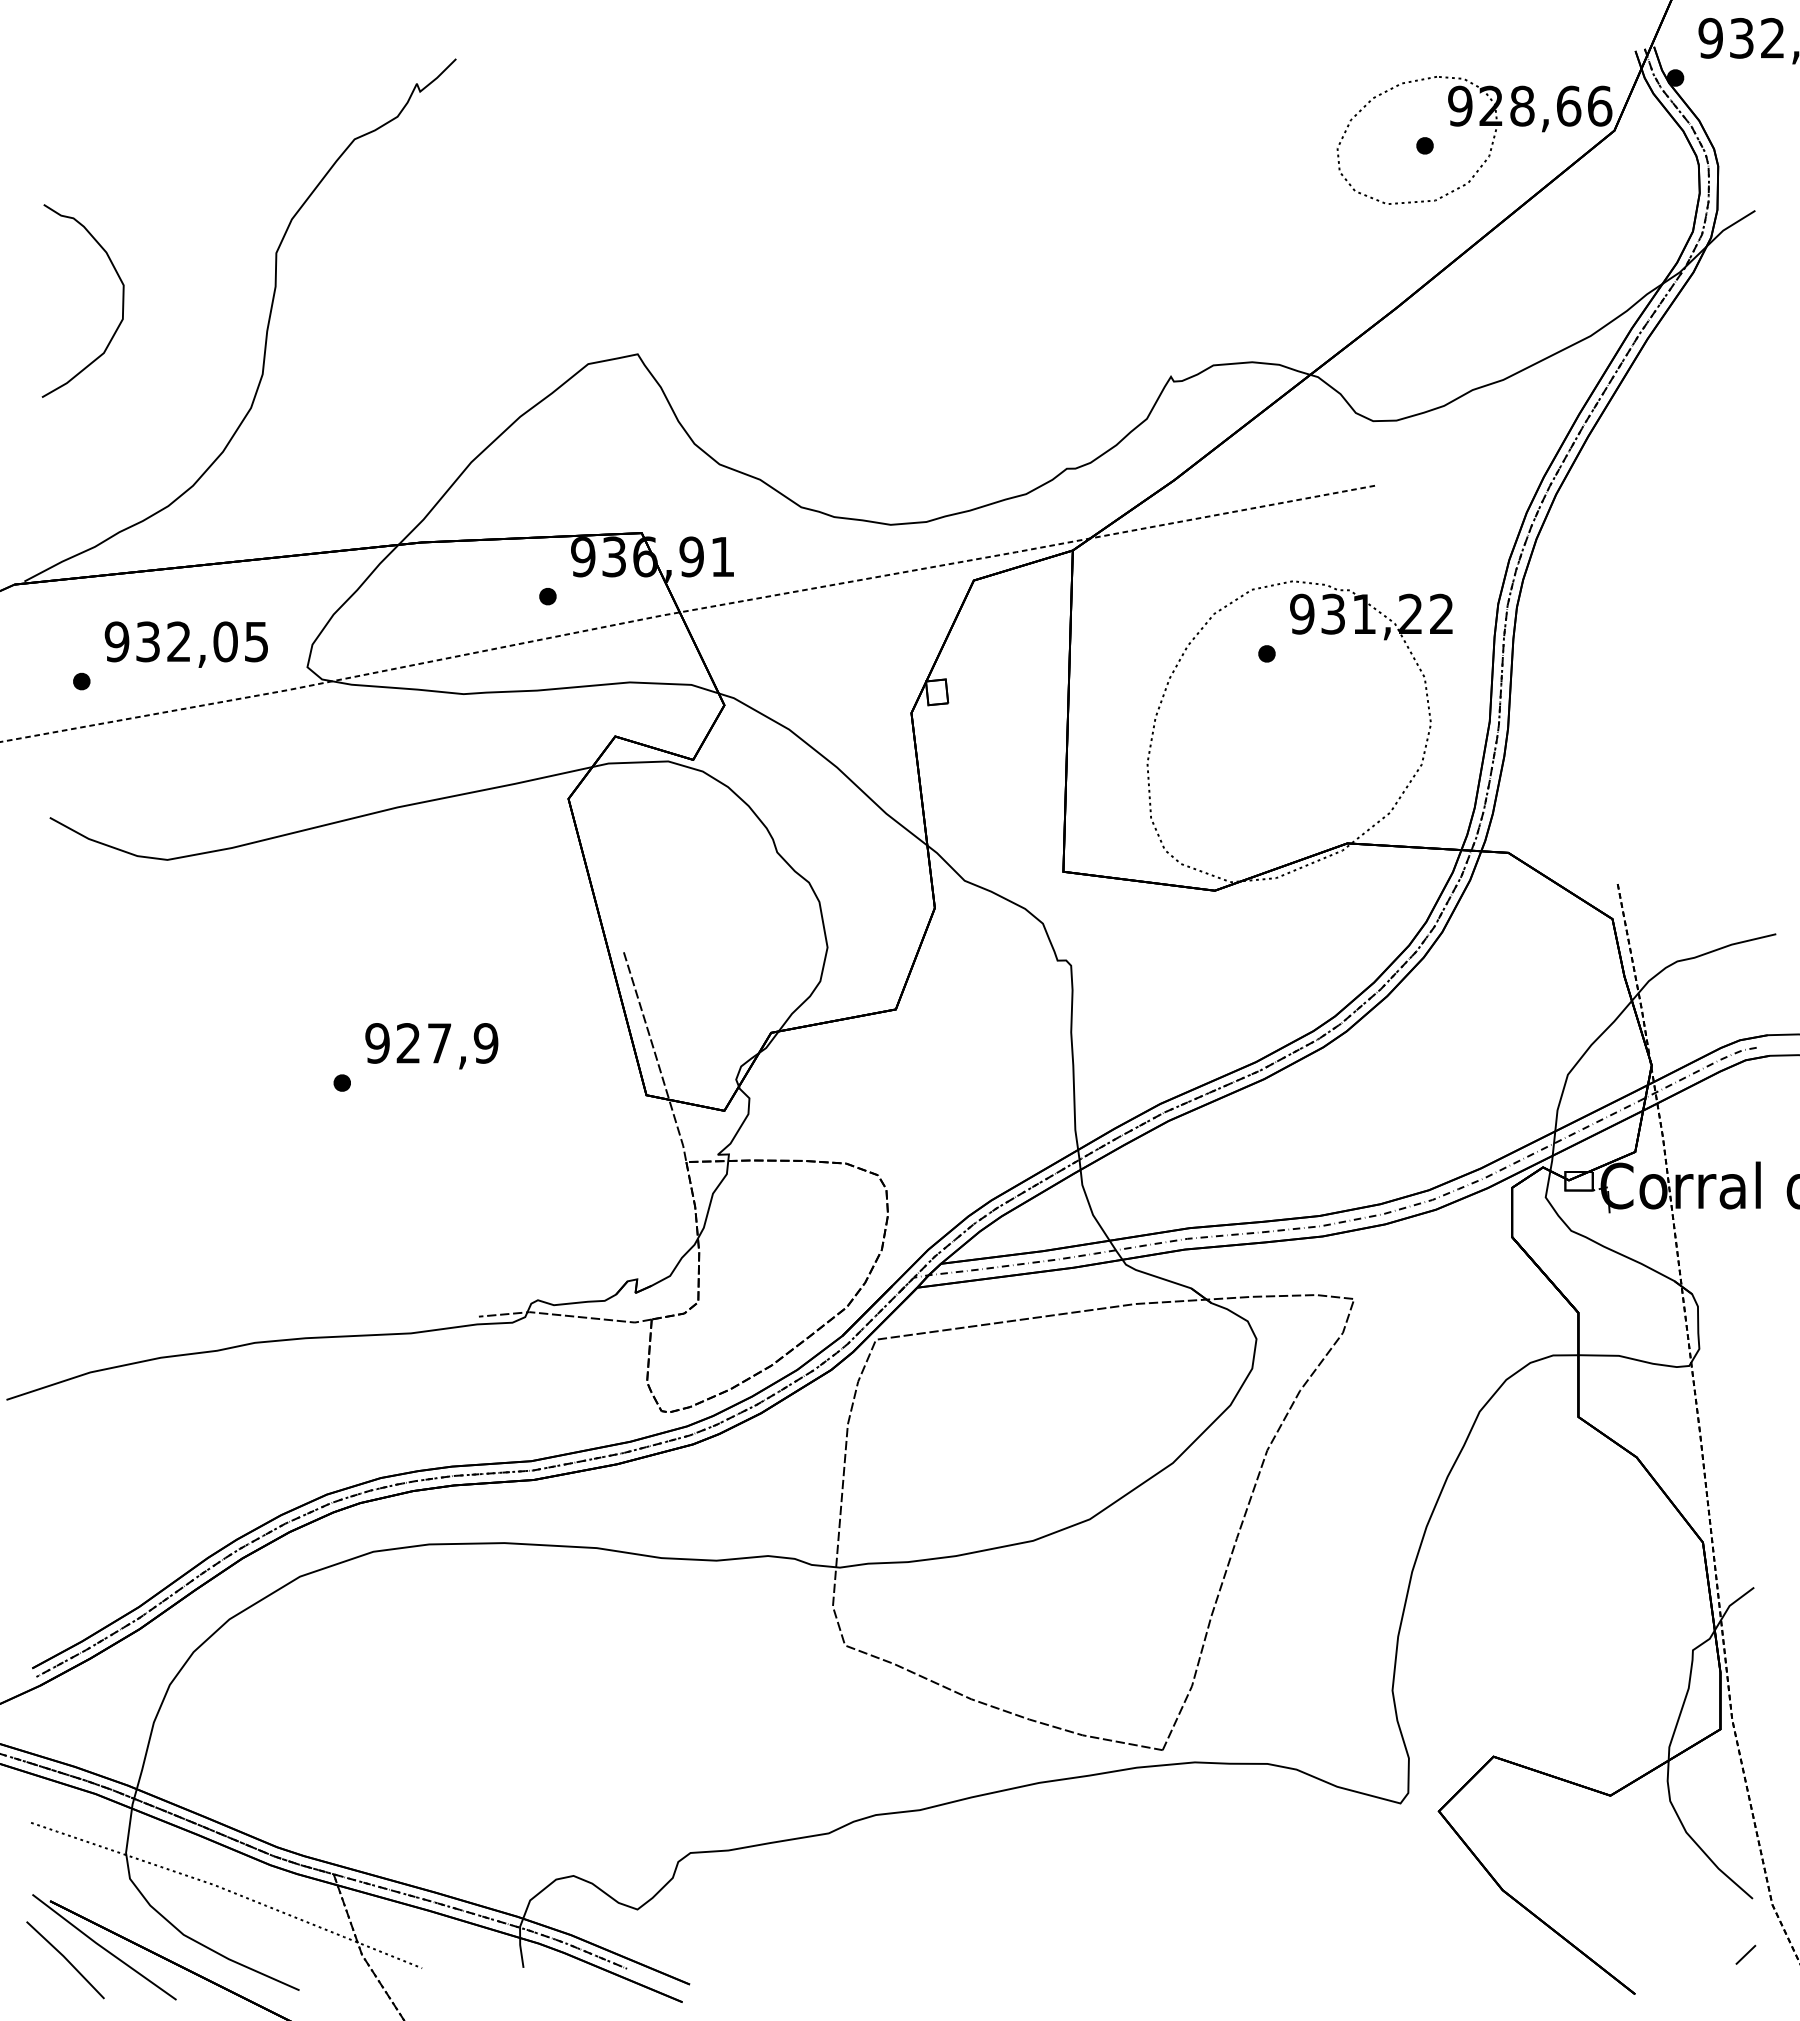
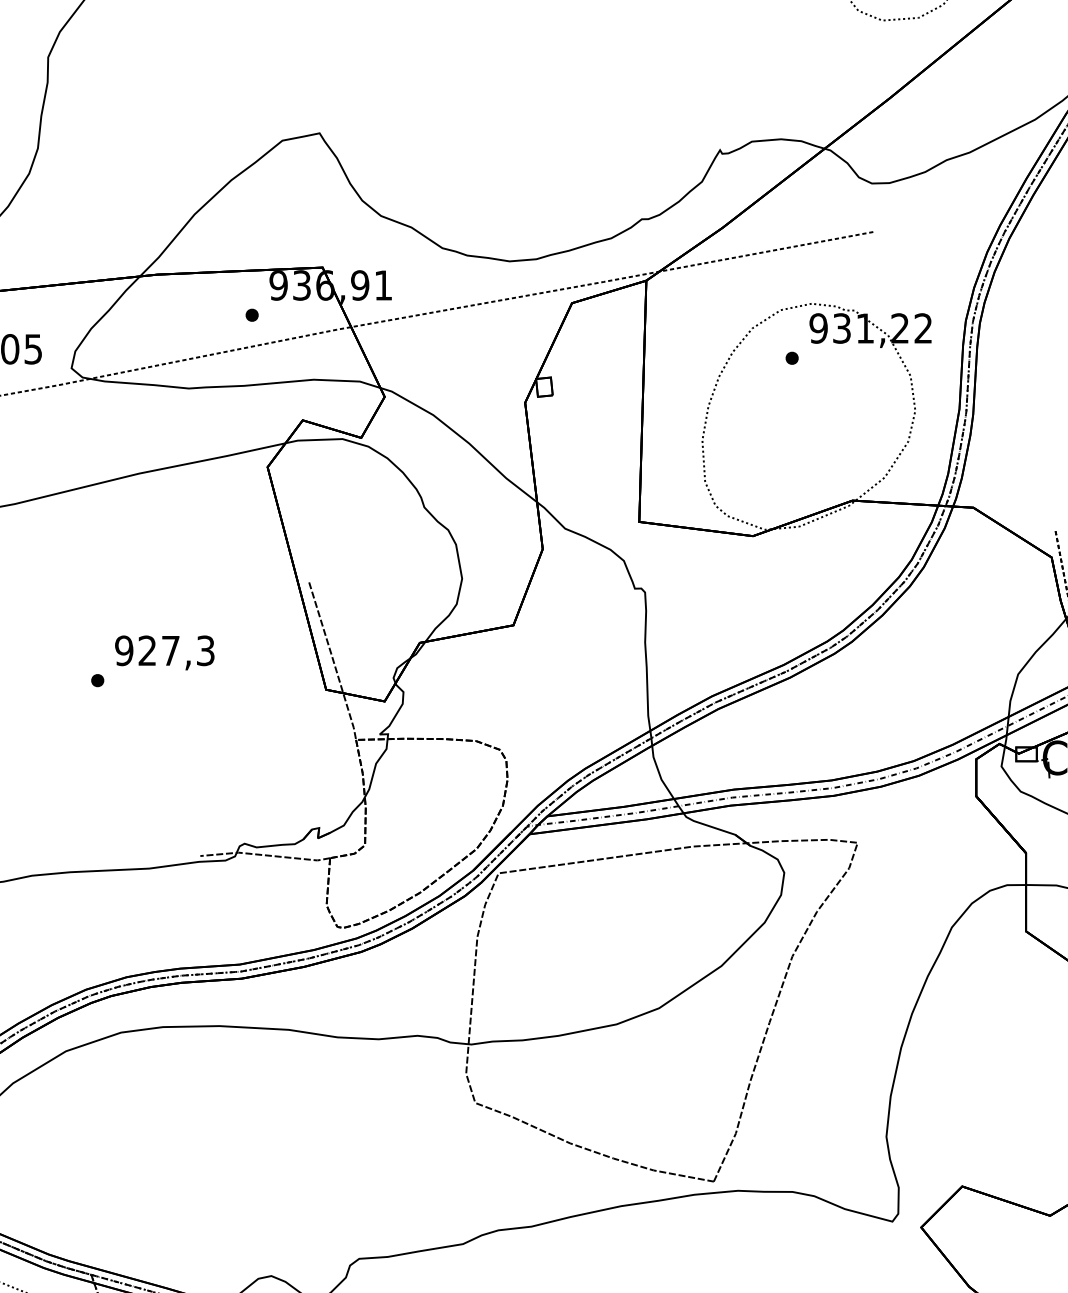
text: (485, 1043) -> (205, 650), 927,9 -> 927,3

